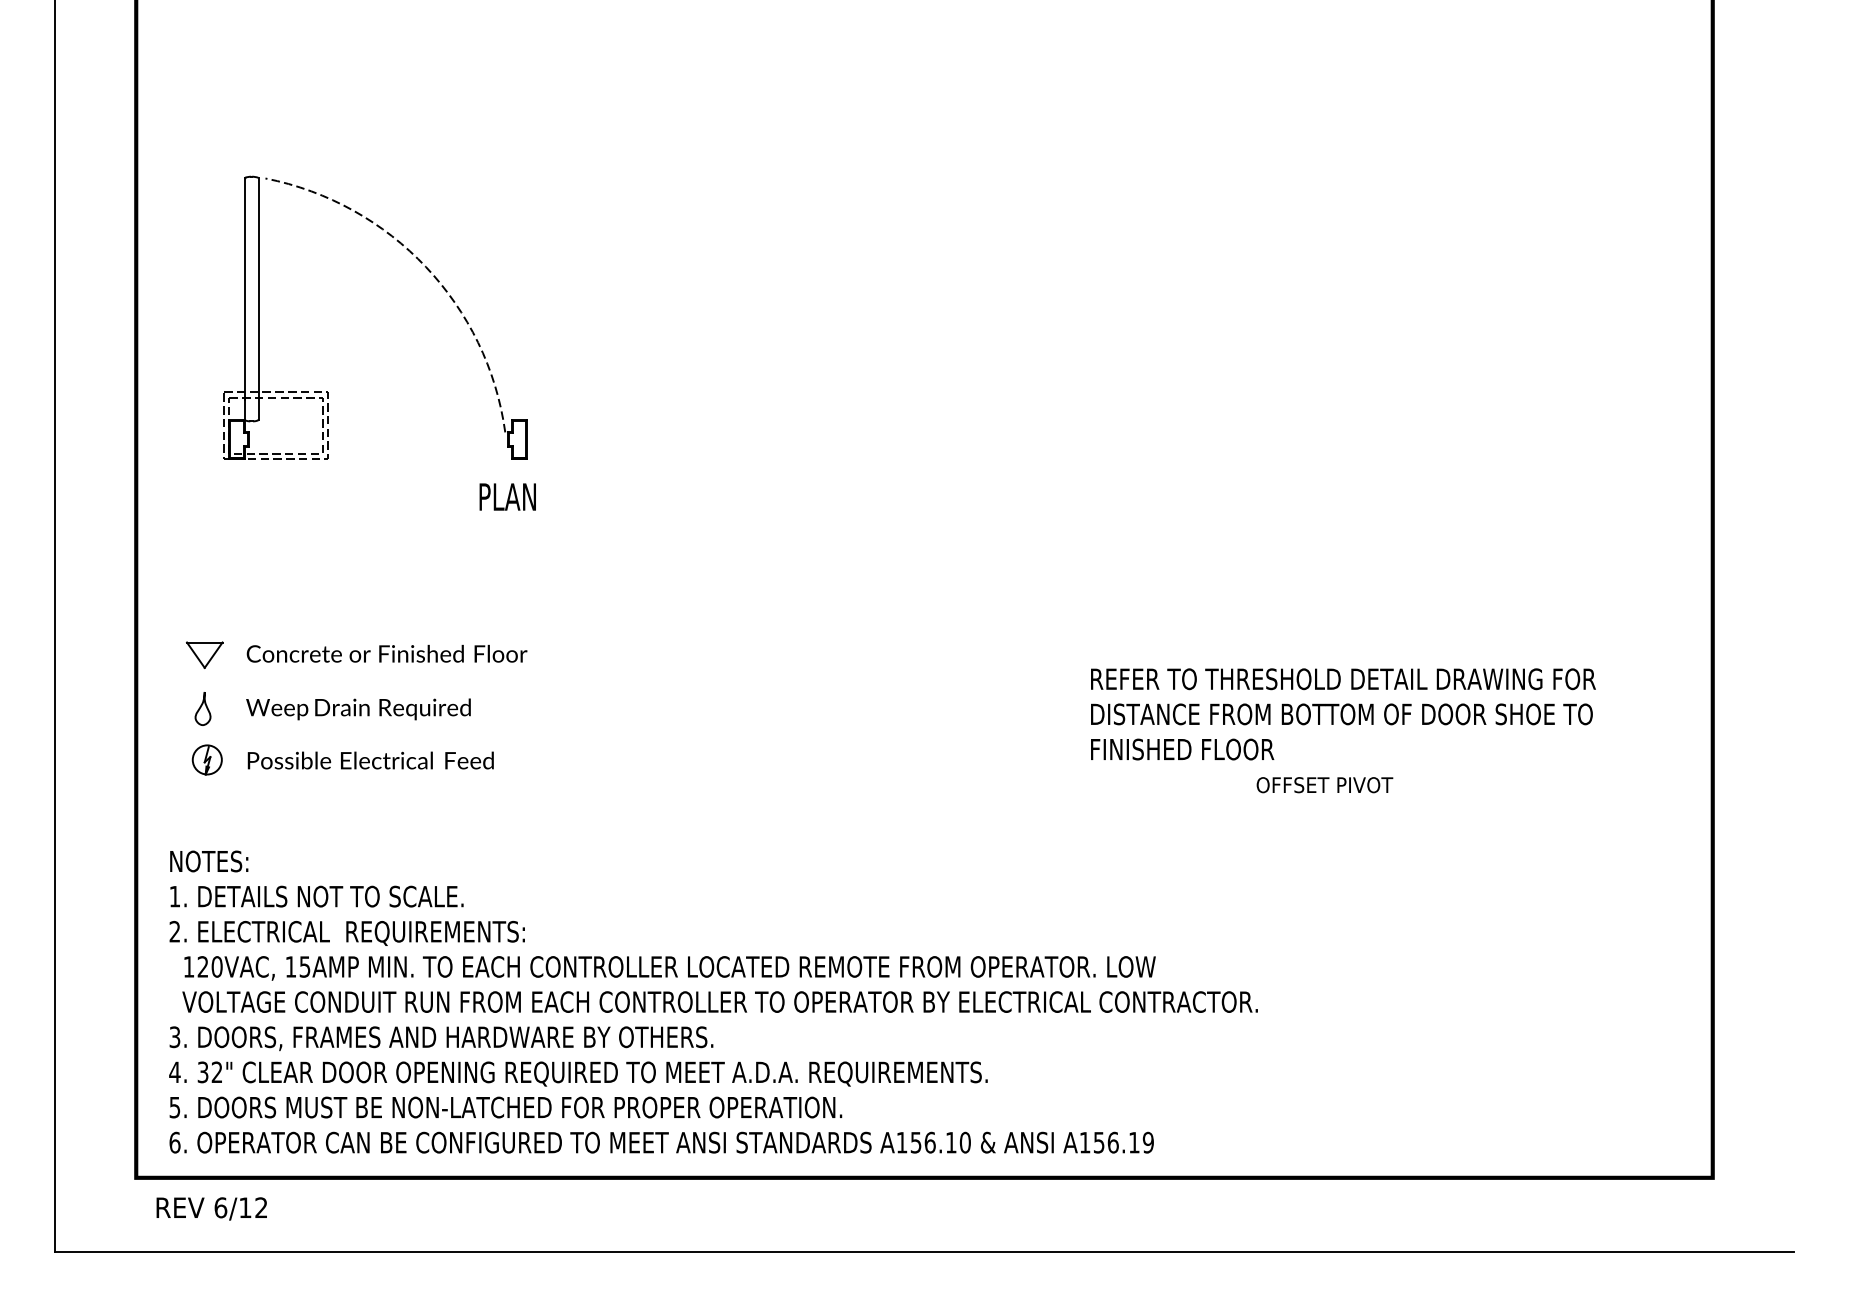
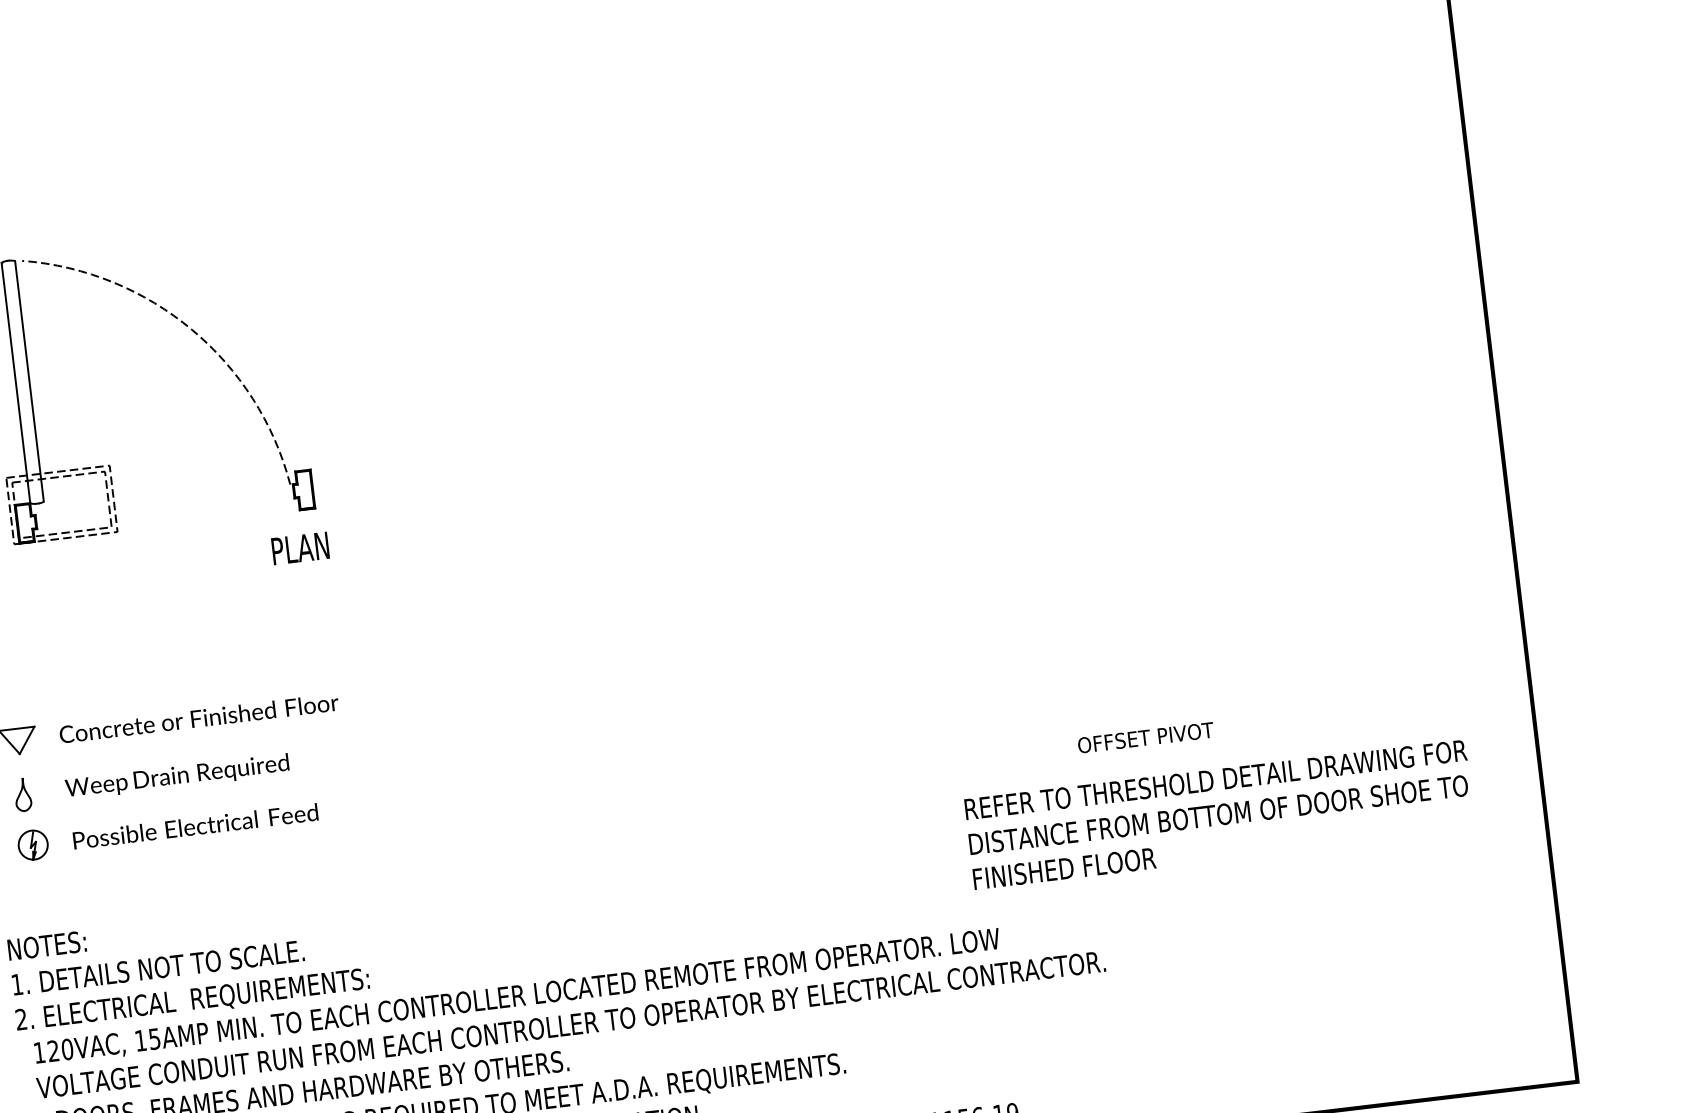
text: (1343, 714) -> (1220, 814), moved

